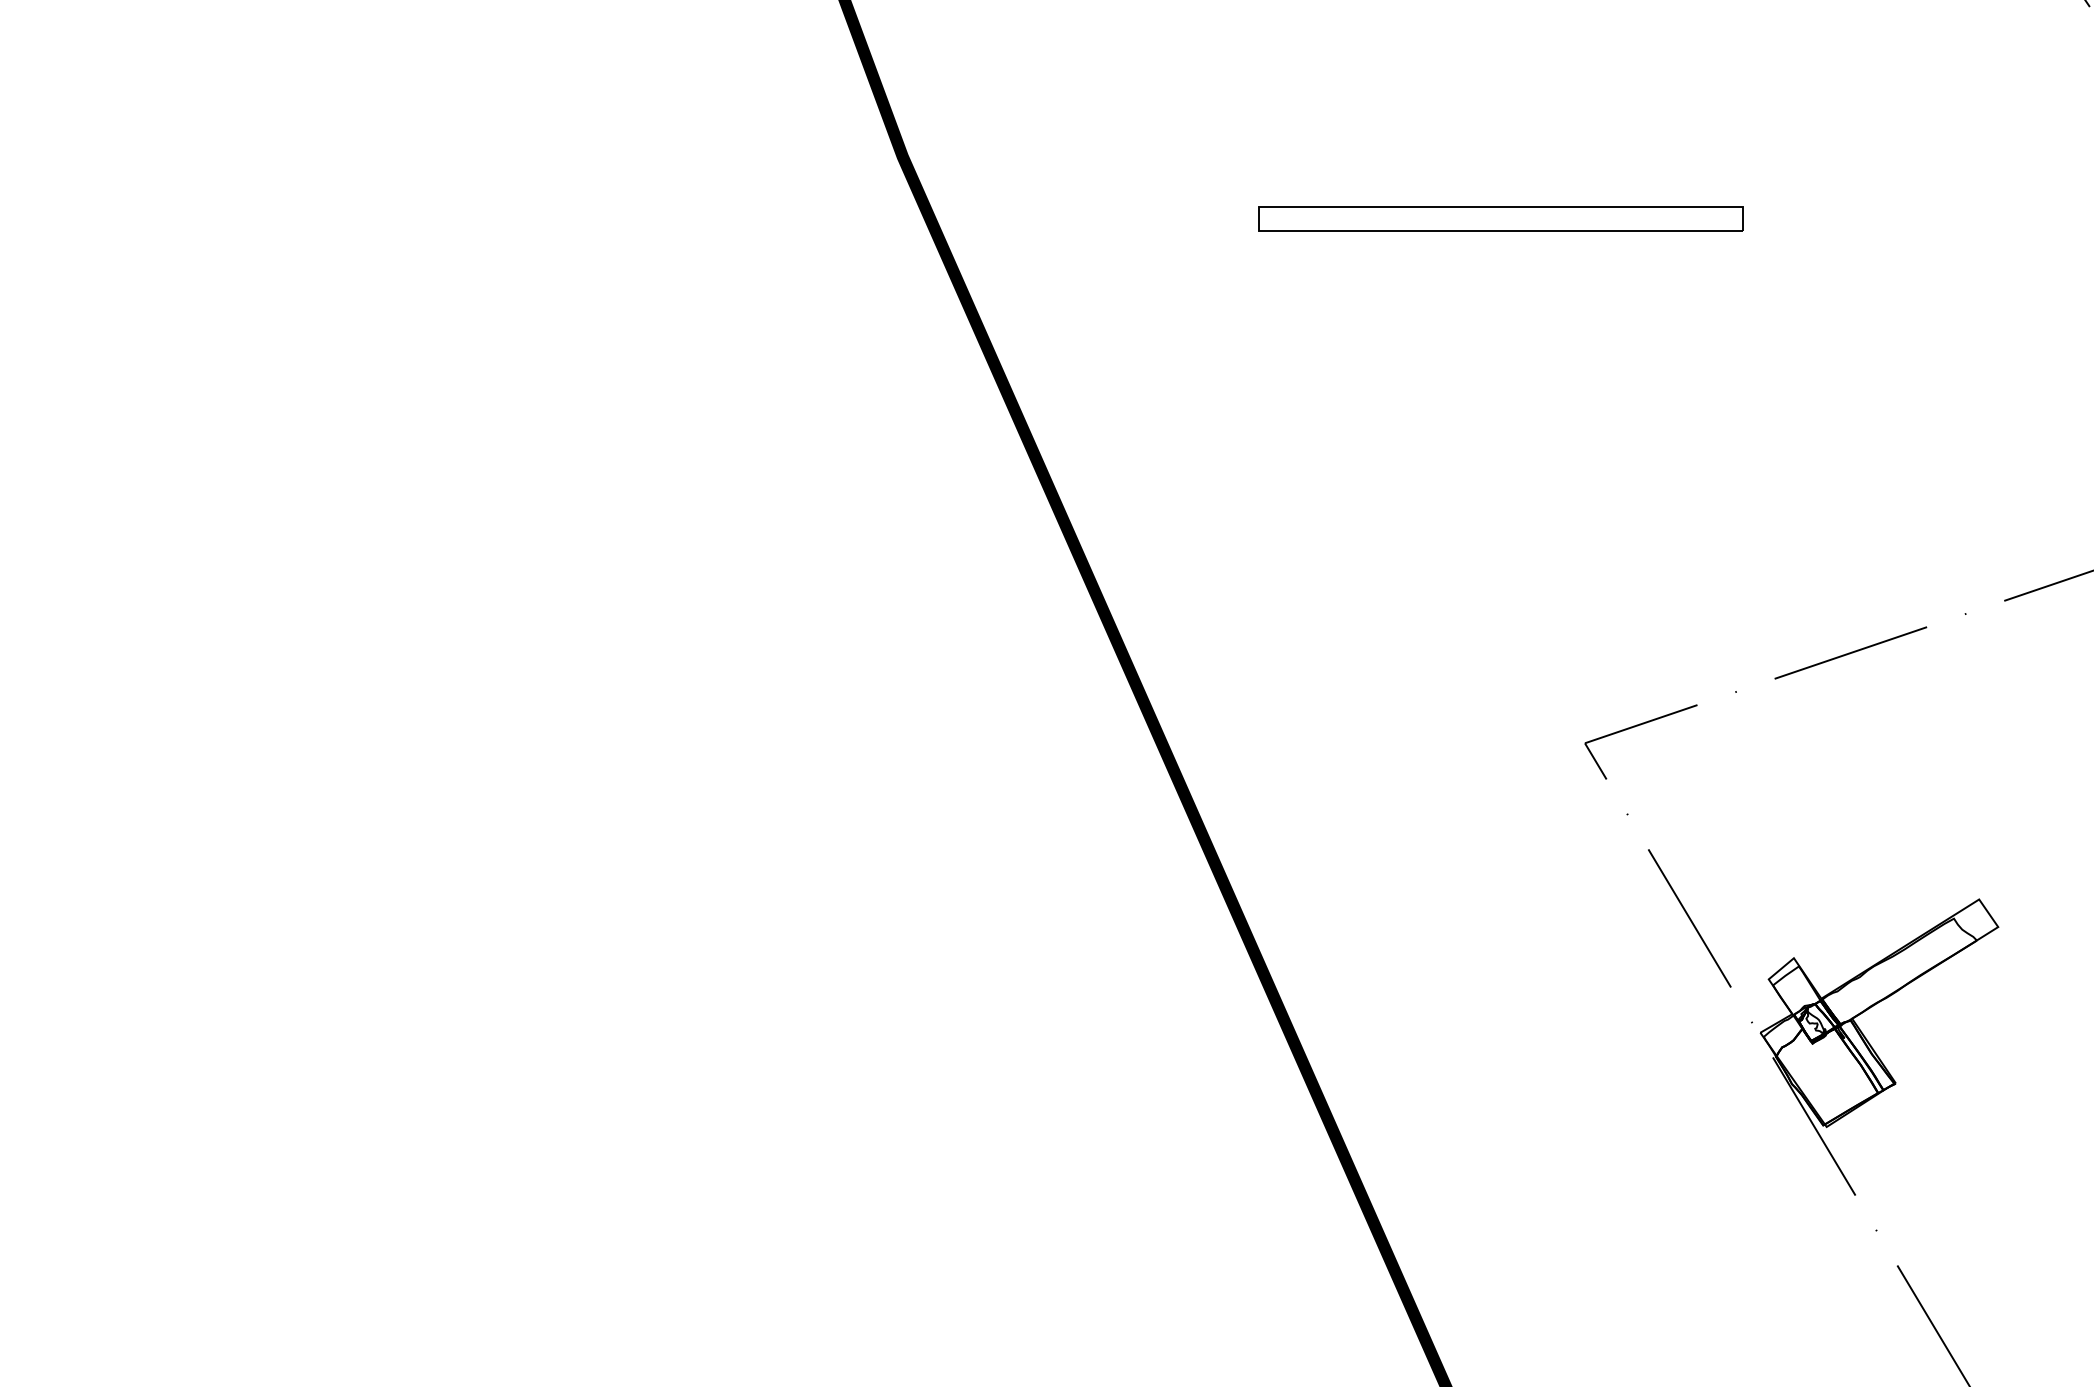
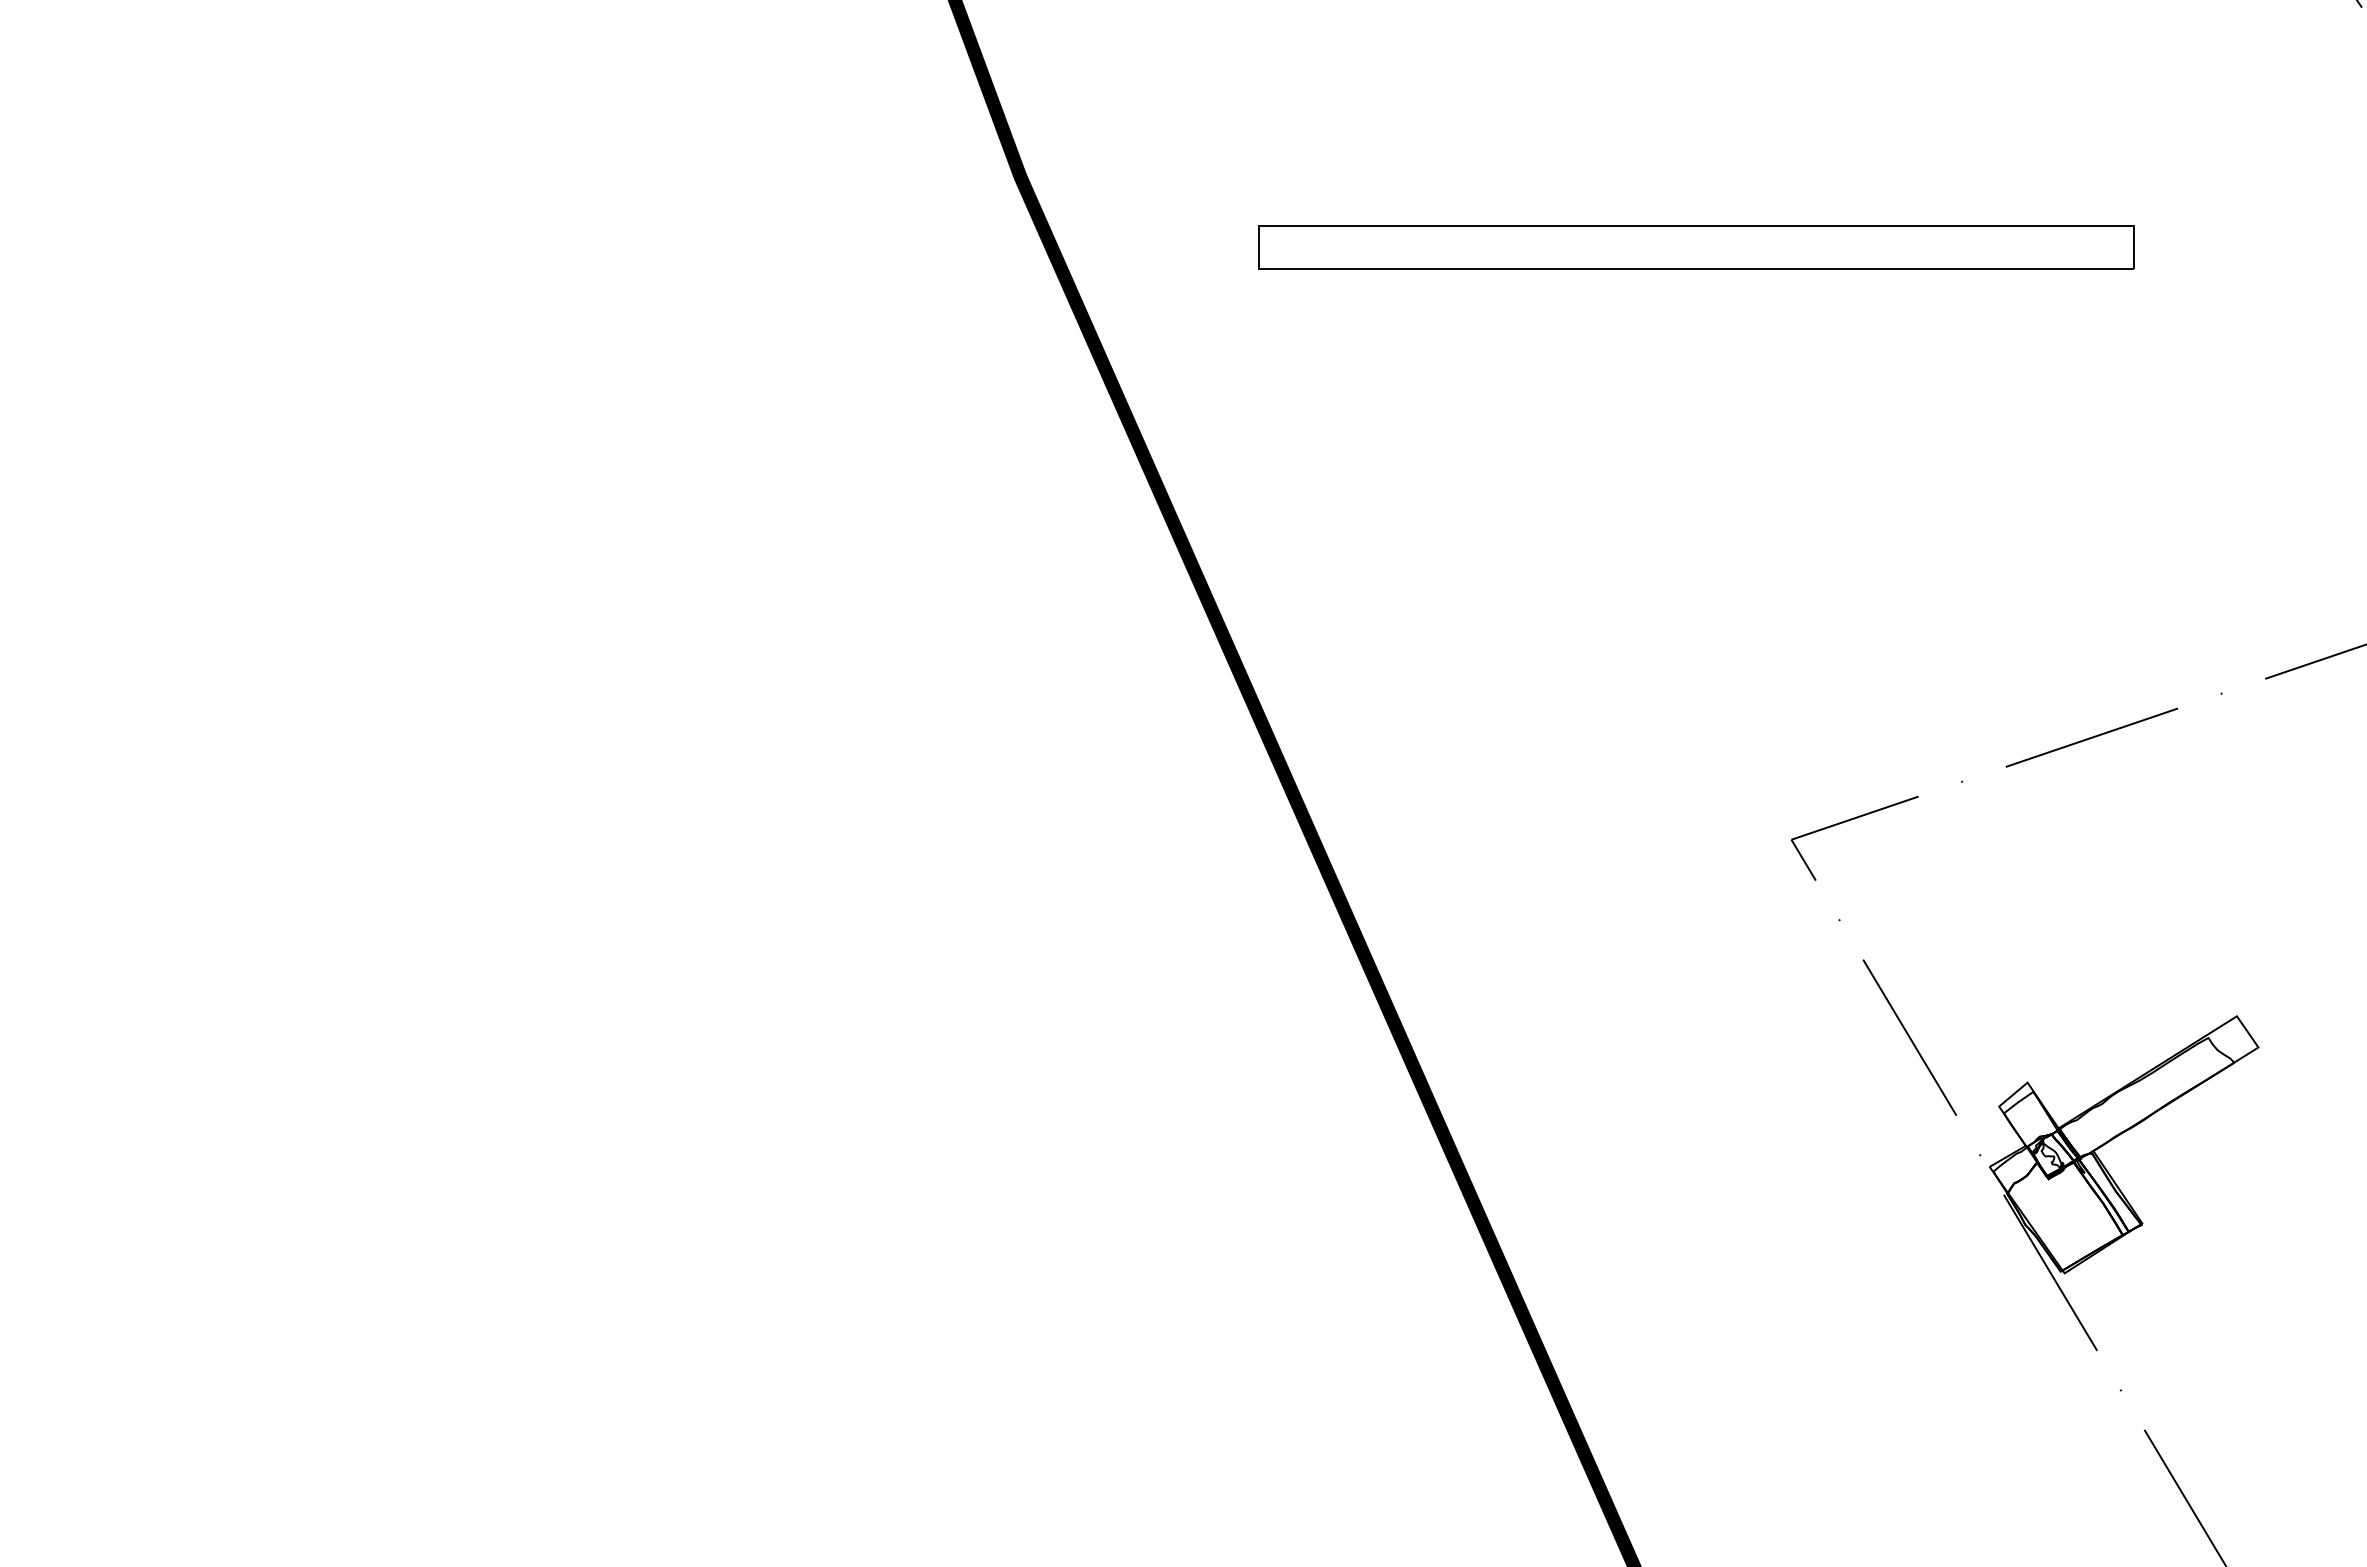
part: (1500, 219) -> (1696, 247), size x1.6

